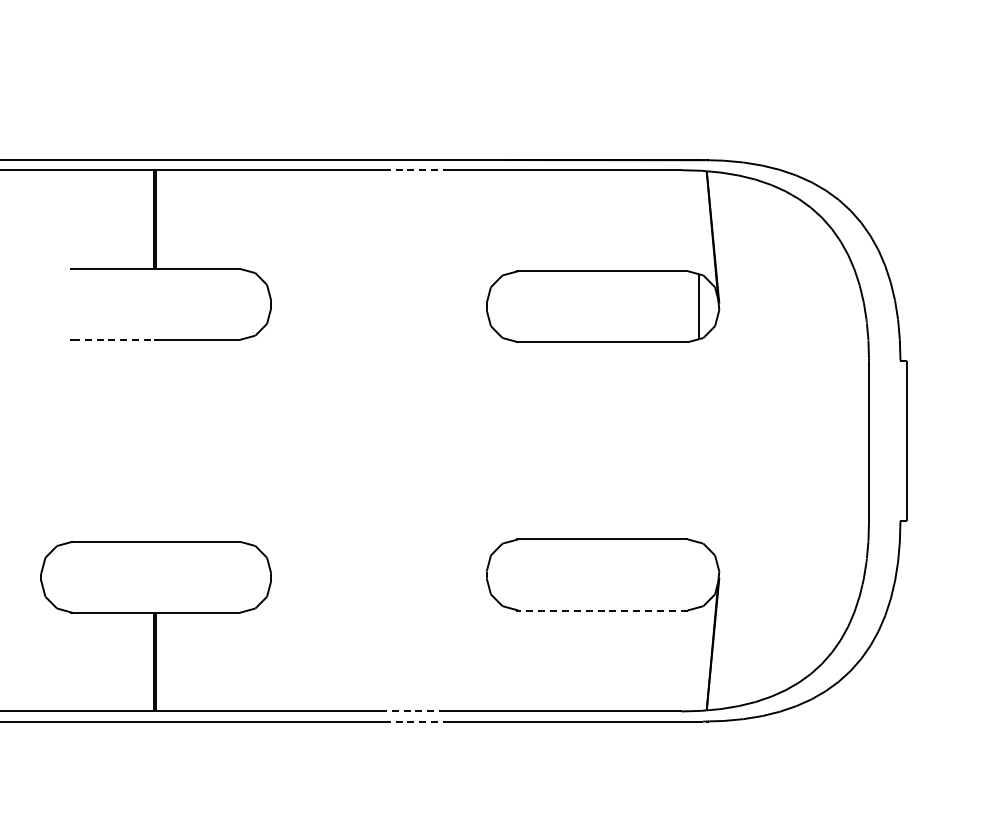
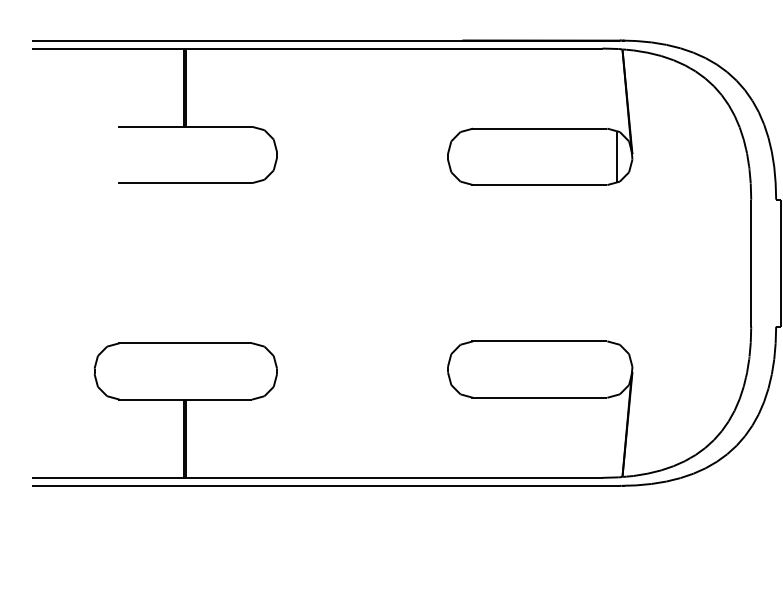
line: (415, 170) -> (391, 48), dashed -> solid
line: (113, 339) -> (151, 182), dashed -> solid
line: (603, 610) -> (540, 397), dashed -> solid
line: (414, 711) -> (390, 477), dashed -> solid
line: (415, 721) -> (391, 485), dashed -> solid

